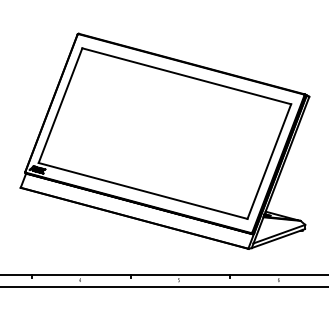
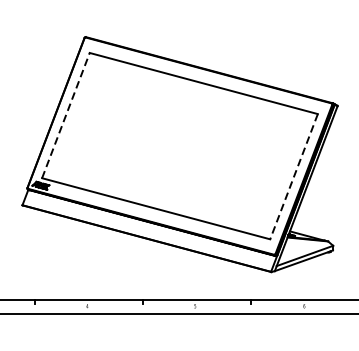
line: (60, 105) -> (65, 115), solid -> dashed
line: (269, 162) -> (294, 177), solid -> dashed

